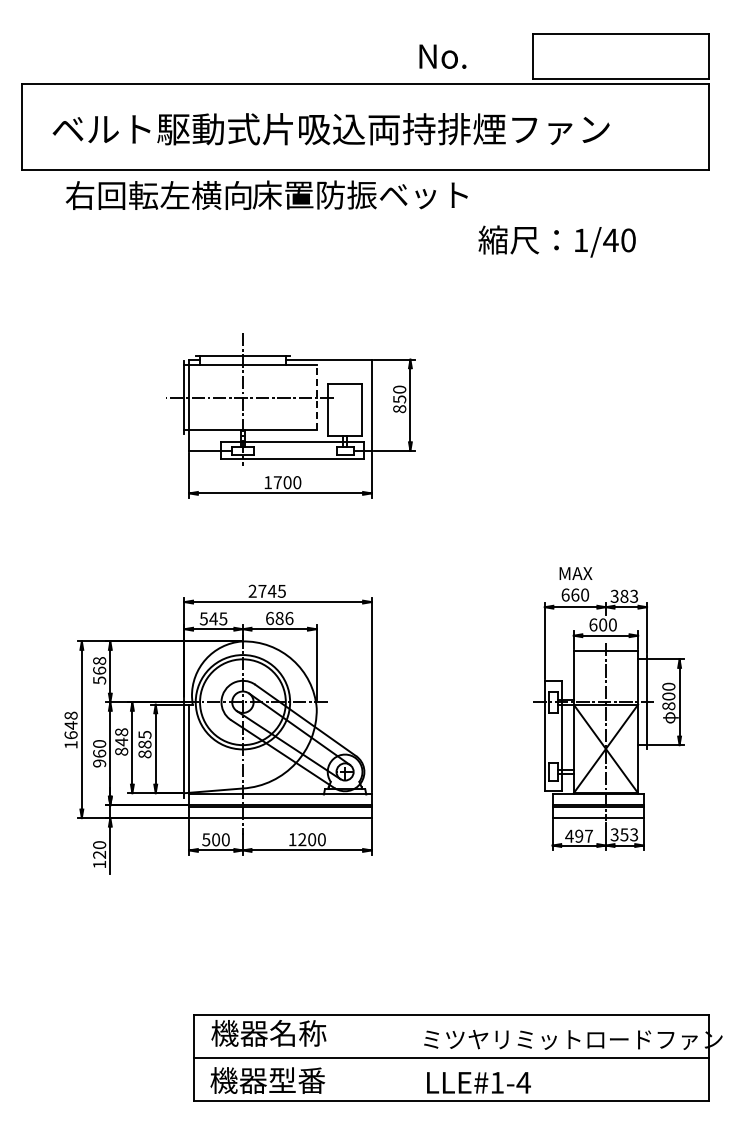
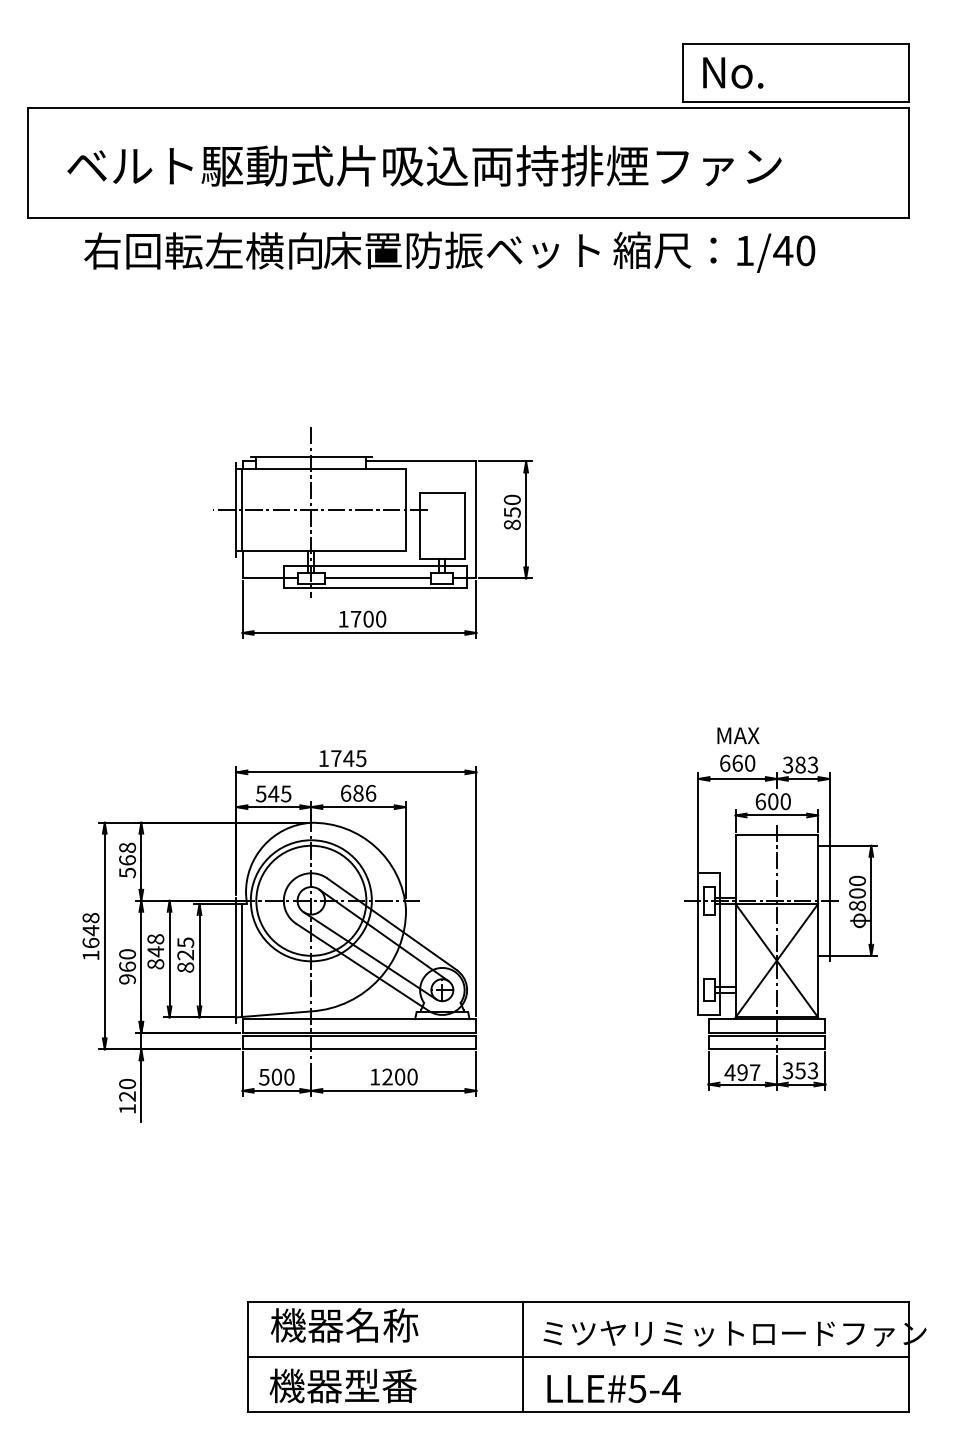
text: (442, 56) -> (732, 72), moved
text: (556, 241) -> (713, 252), moved
line: (316, 397) -> (405, 509), dashed -> solid
line: (294, 450) -> (377, 577), added
text: (252, 590) -> (323, 757), 2745 -> 1745
text: (144, 744) -> (185, 954), 885 -> 825
line: (408, 1057) -> (523, 1356), added
text: (496, 1082) -> (636, 1388), LLE#1-4 -> LLE#5-4

